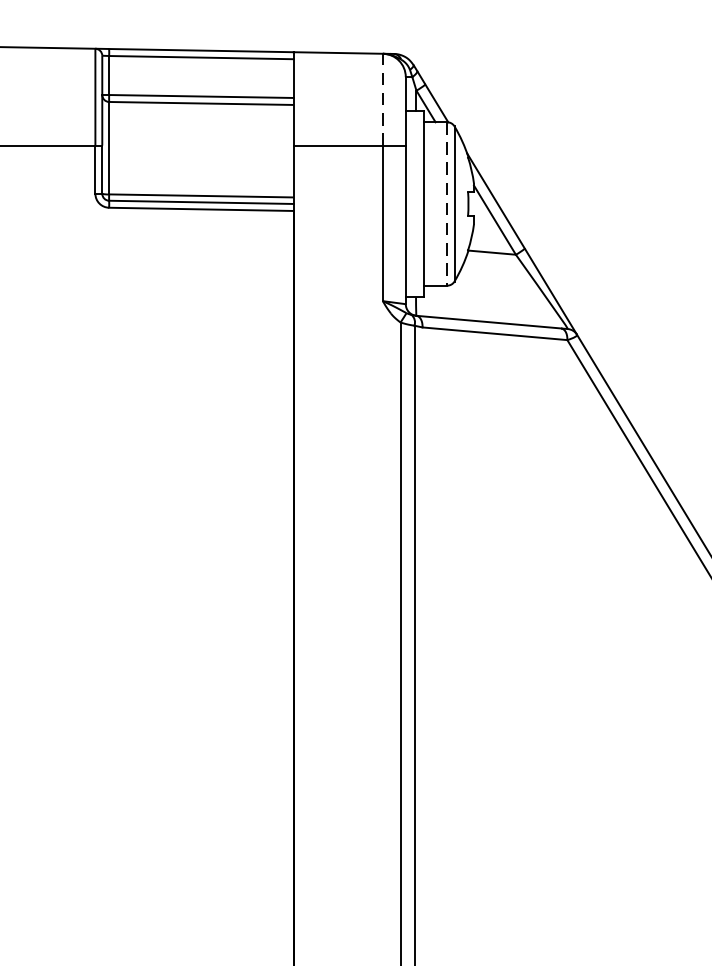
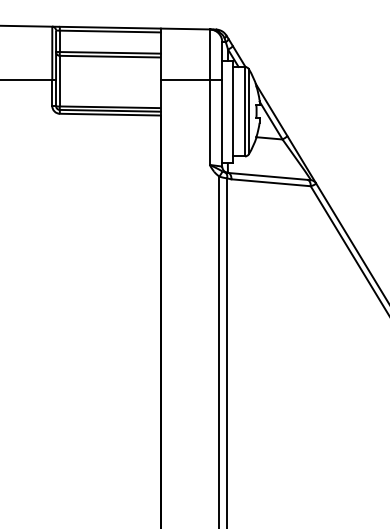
line: (382, 99) -> (209, 54), dashed -> solid
line: (446, 203) -> (244, 111), dashed -> solid

